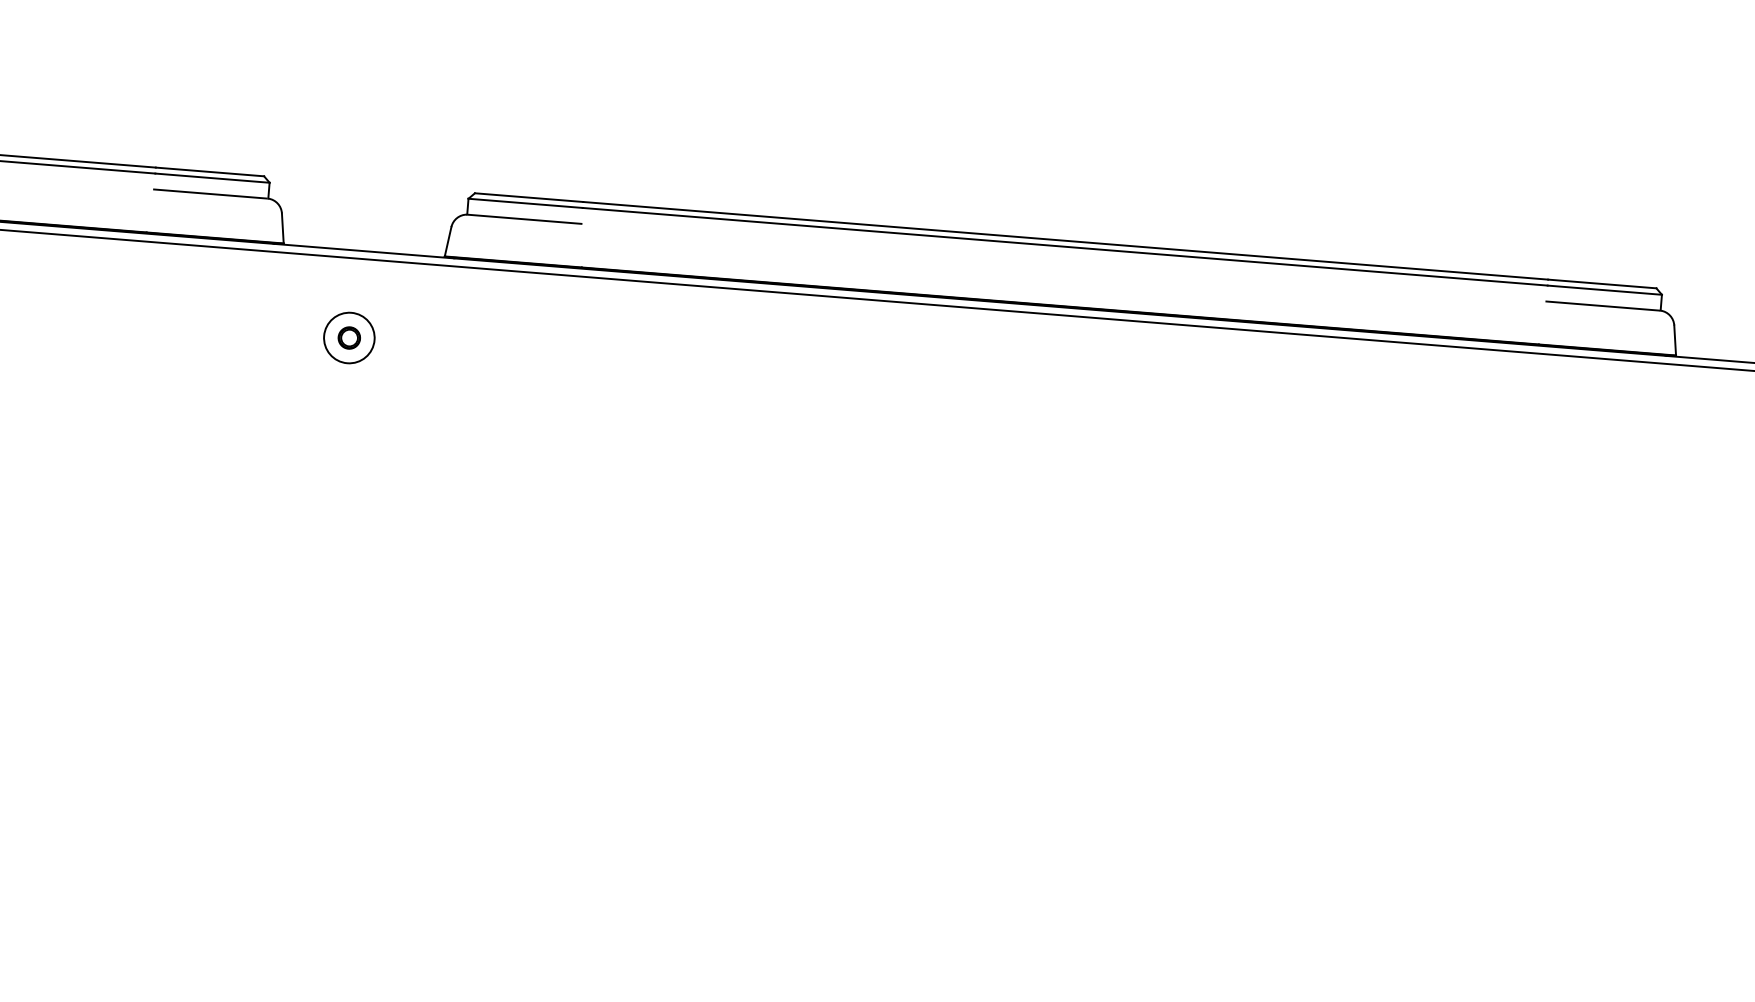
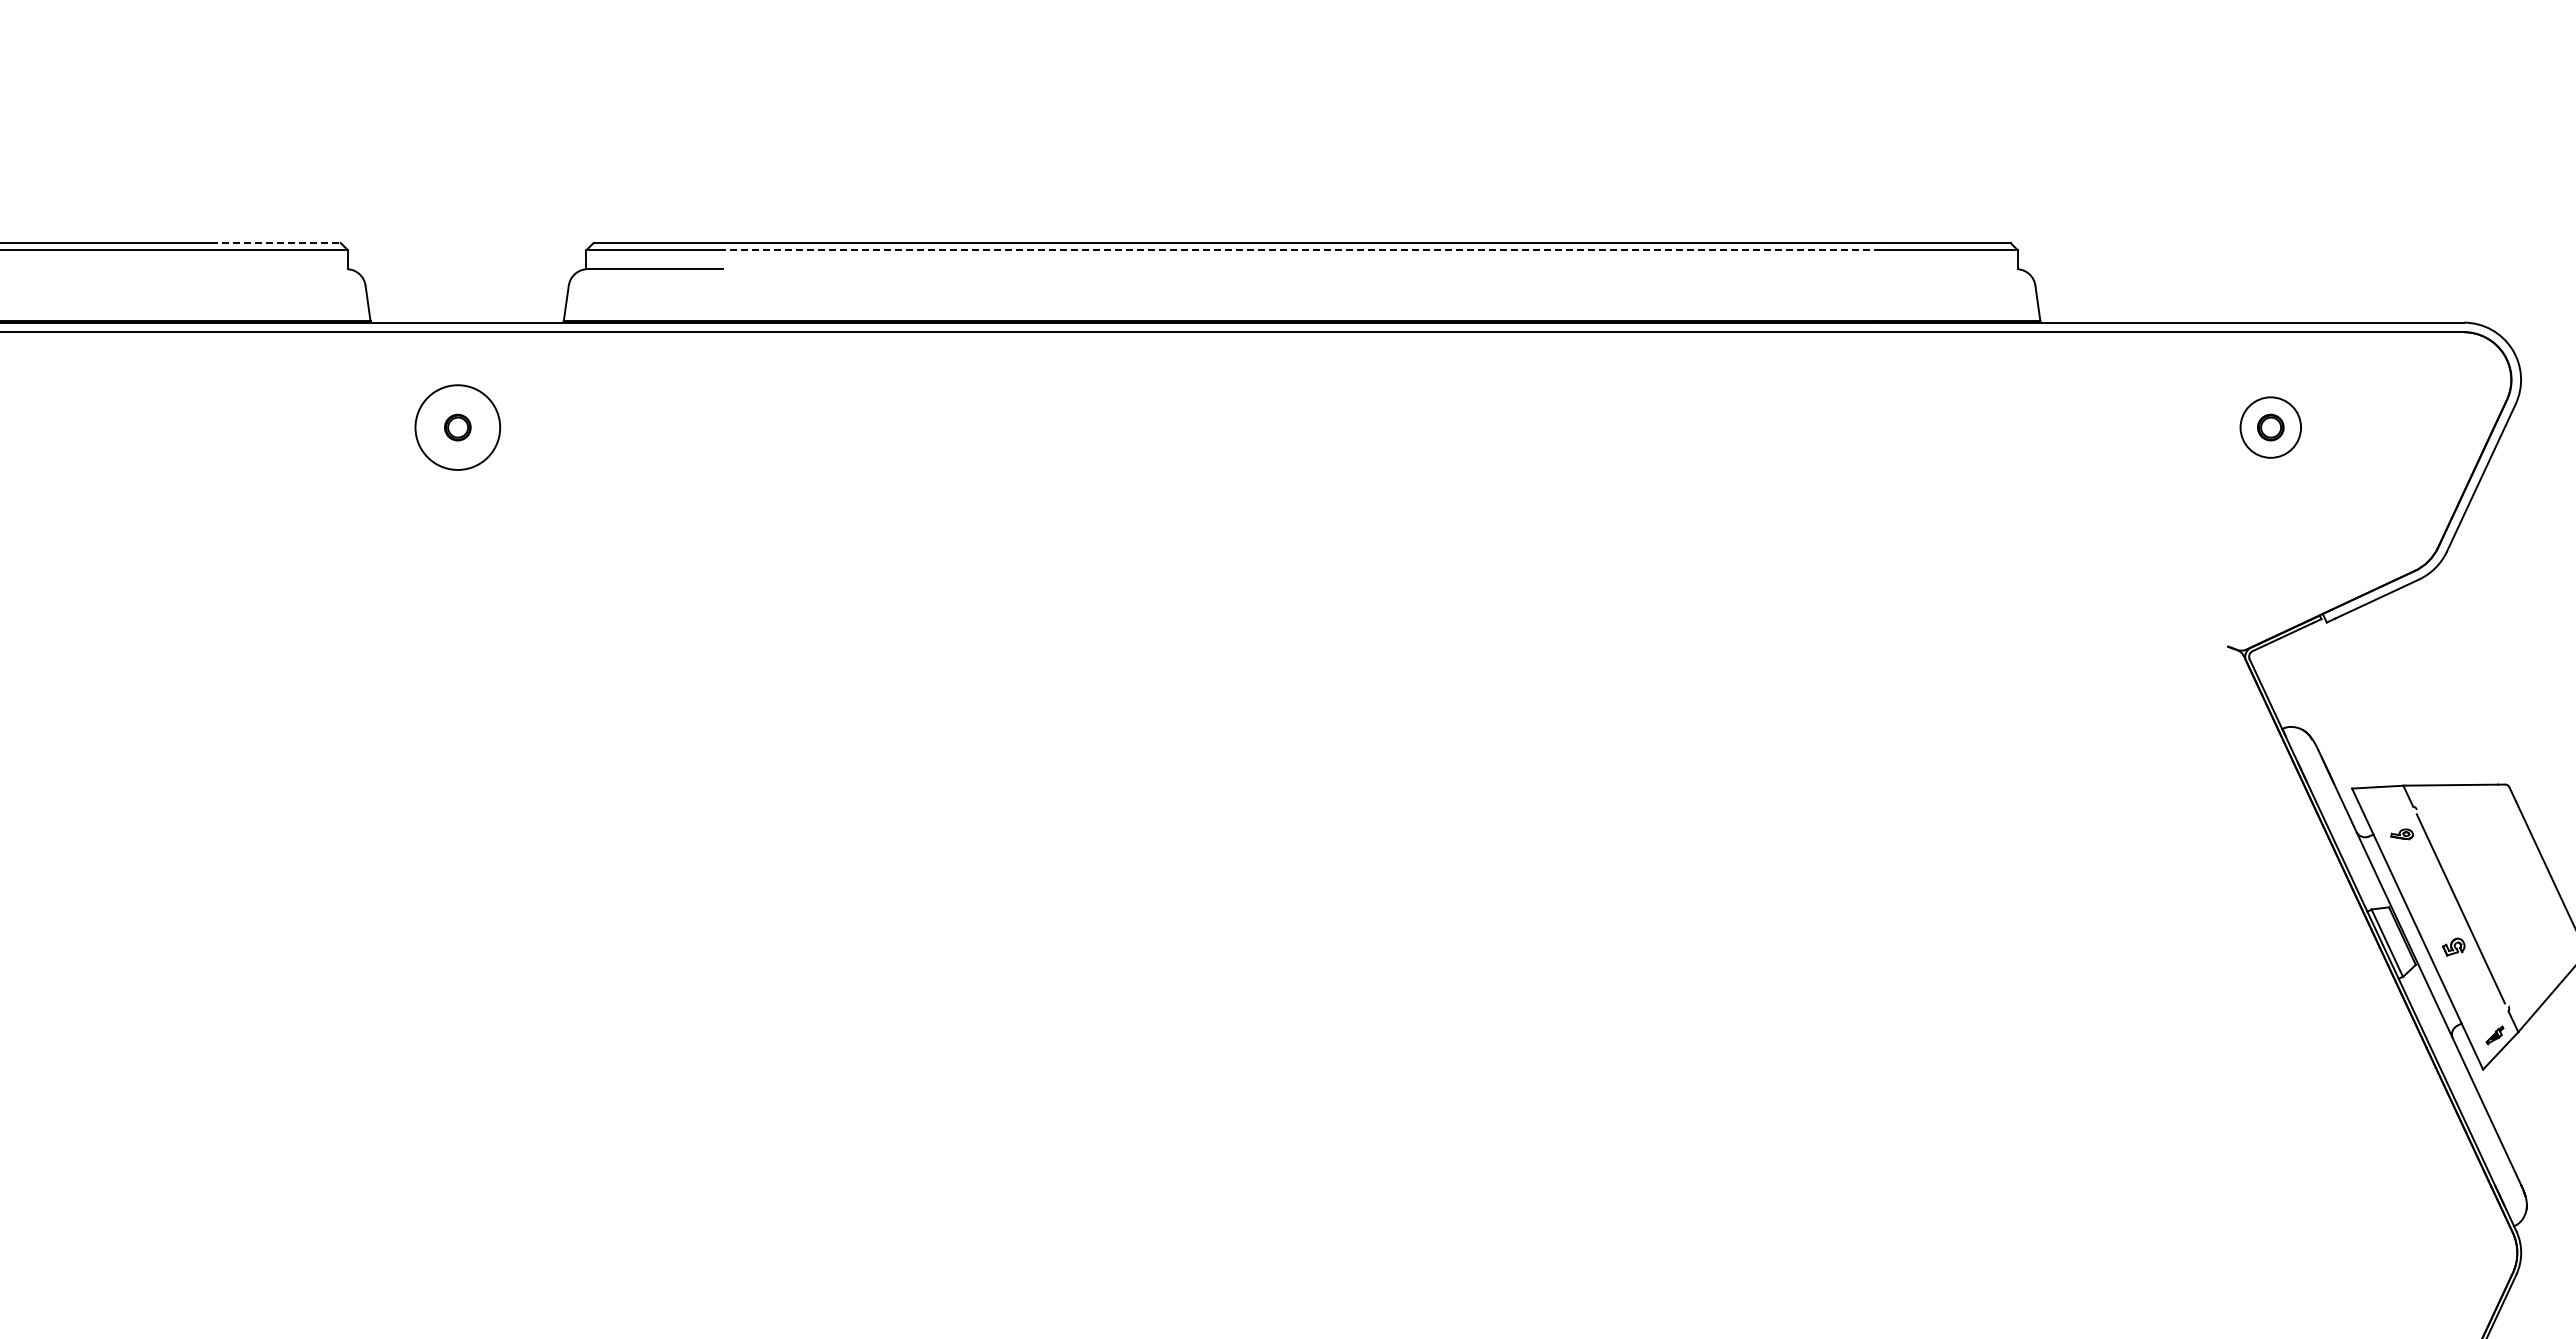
line: (209, 172) -> (275, 243), solid -> dashed
line: (210, 194) -> (278, 269), removed
line: (1065, 247) -> (1302, 250), solid -> dashed
line: (1602, 306) -> (1947, 269), removed
circle: (349, 337) -> (457, 427), size x1.4

